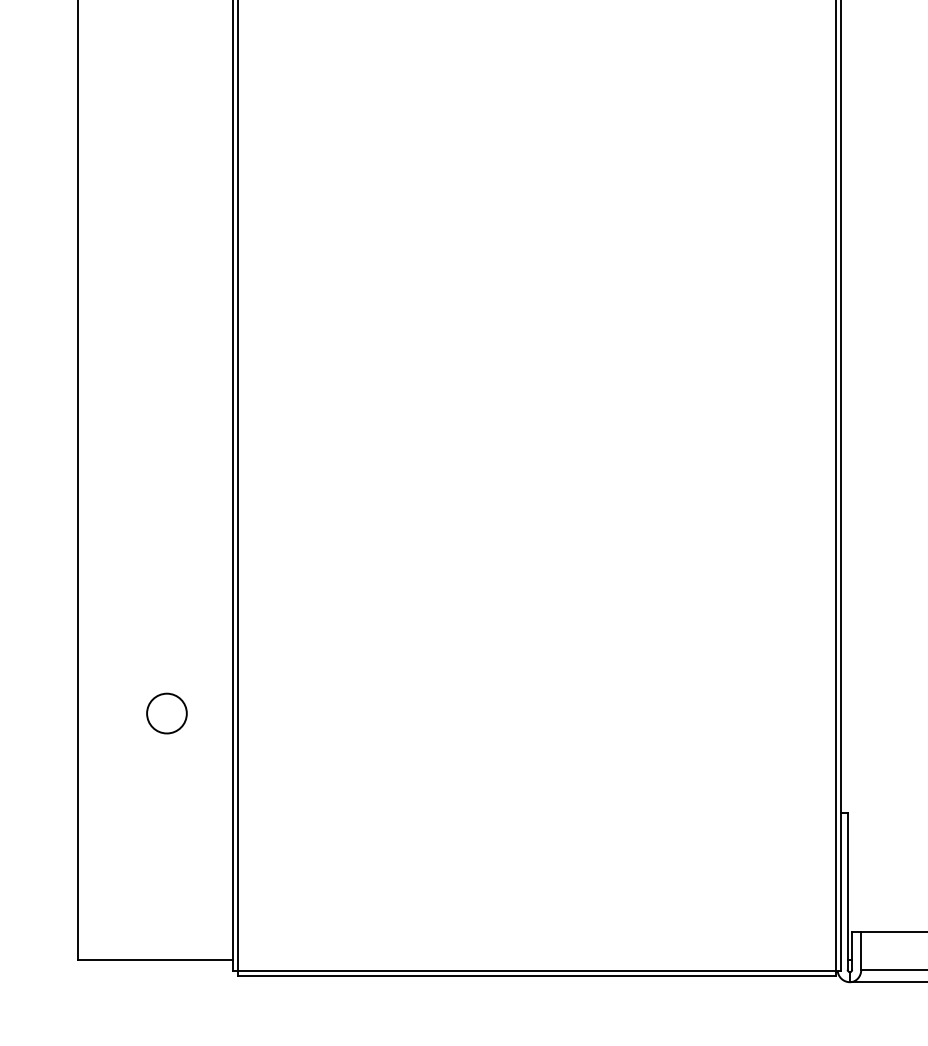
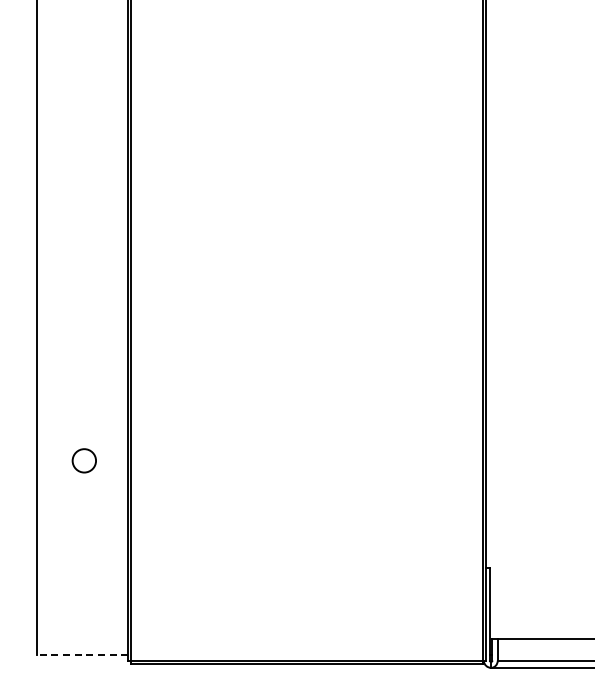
circle: (165, 712) -> (83, 460), moved
line: (155, 959) -> (82, 654), solid -> dashed

